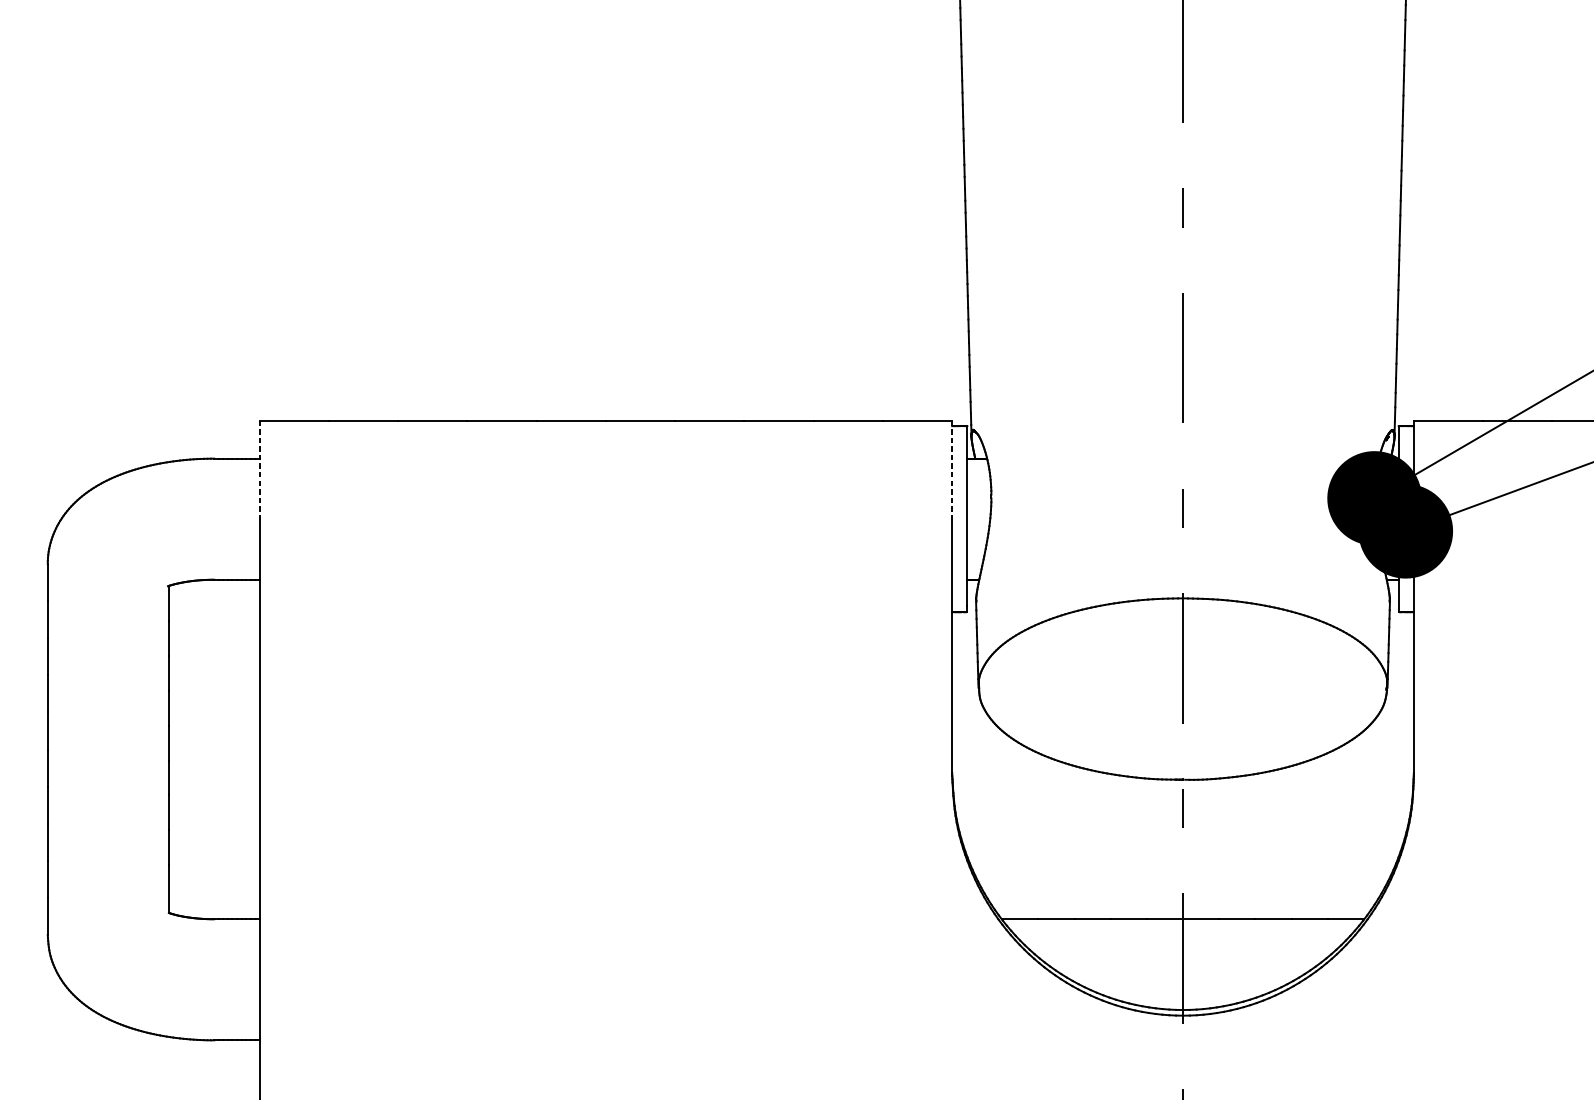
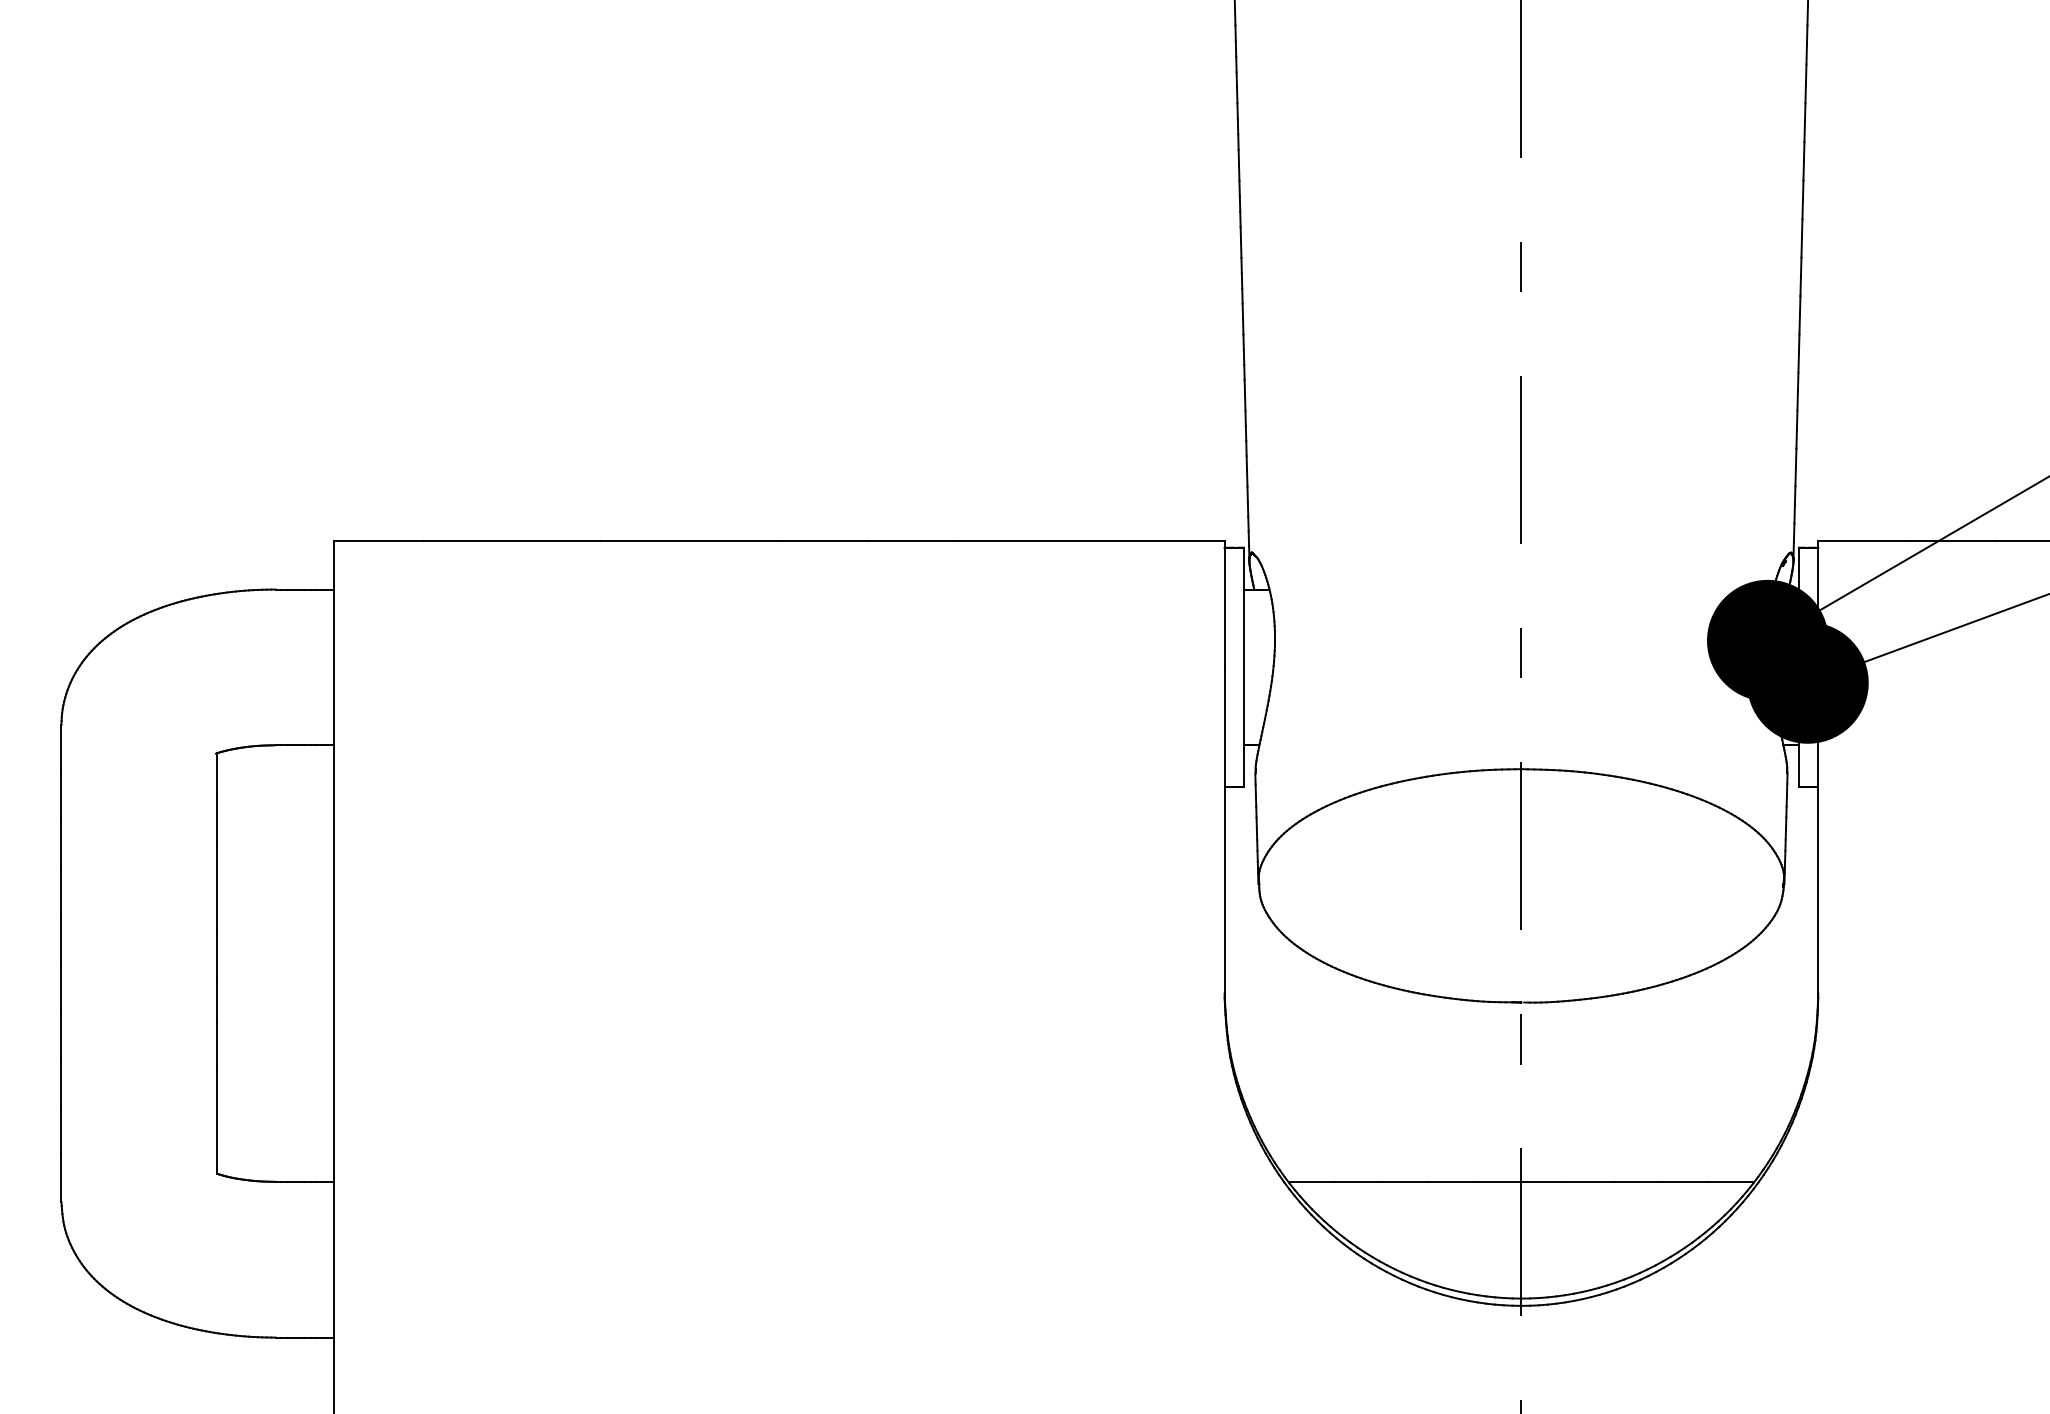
line: (260, 470) -> (334, 604), dashed -> solid
line: (952, 470) -> (1224, 604), dashed -> solid

